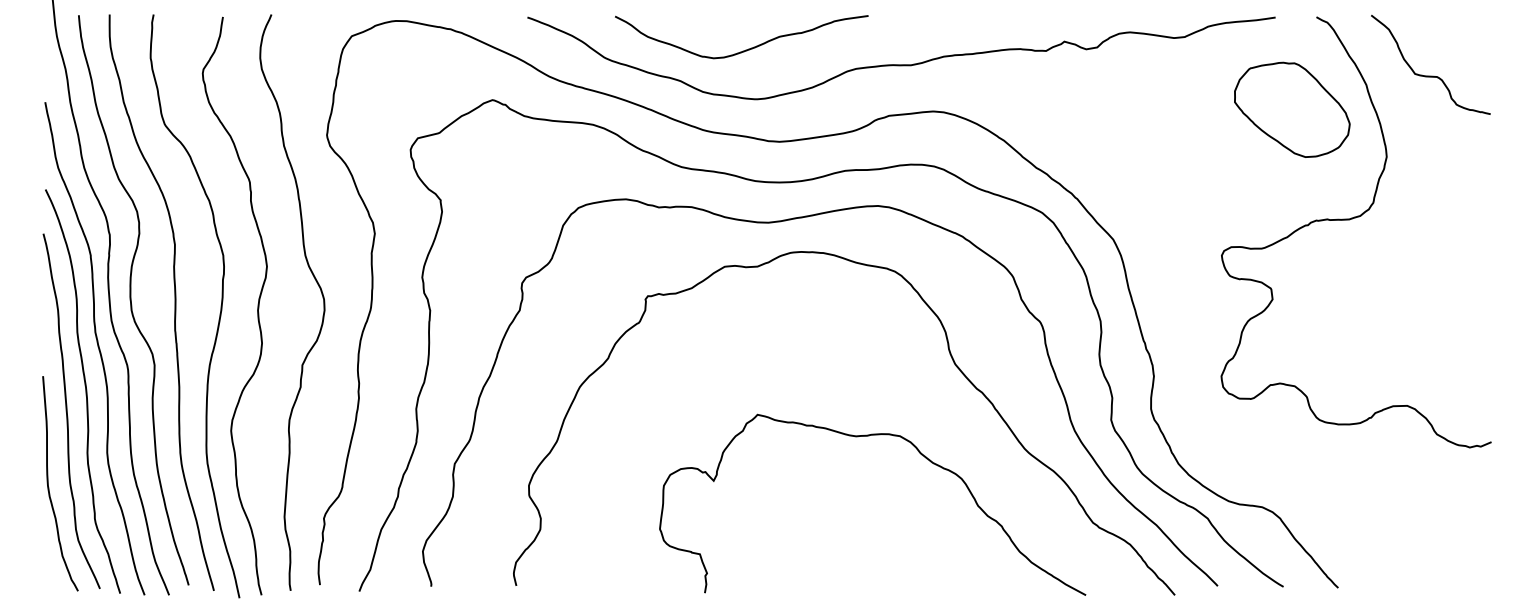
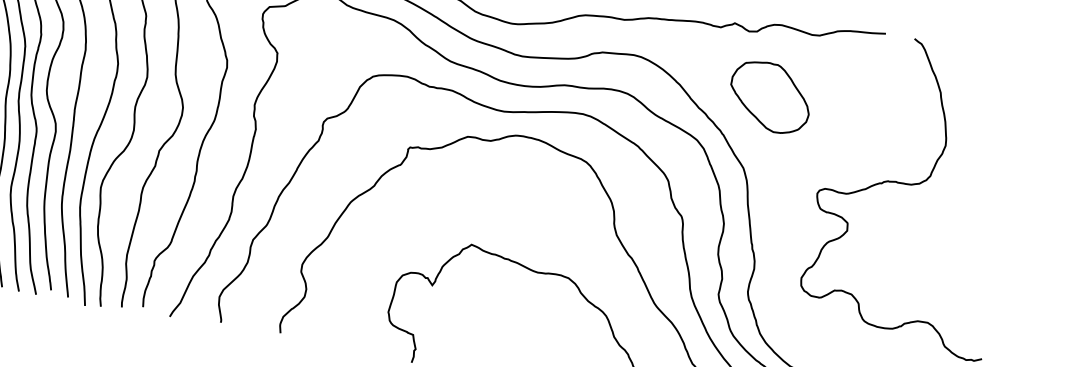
curve: (1430, 75) -> (986, 94), removed
part: (1292, 109) -> (770, 97), moved

